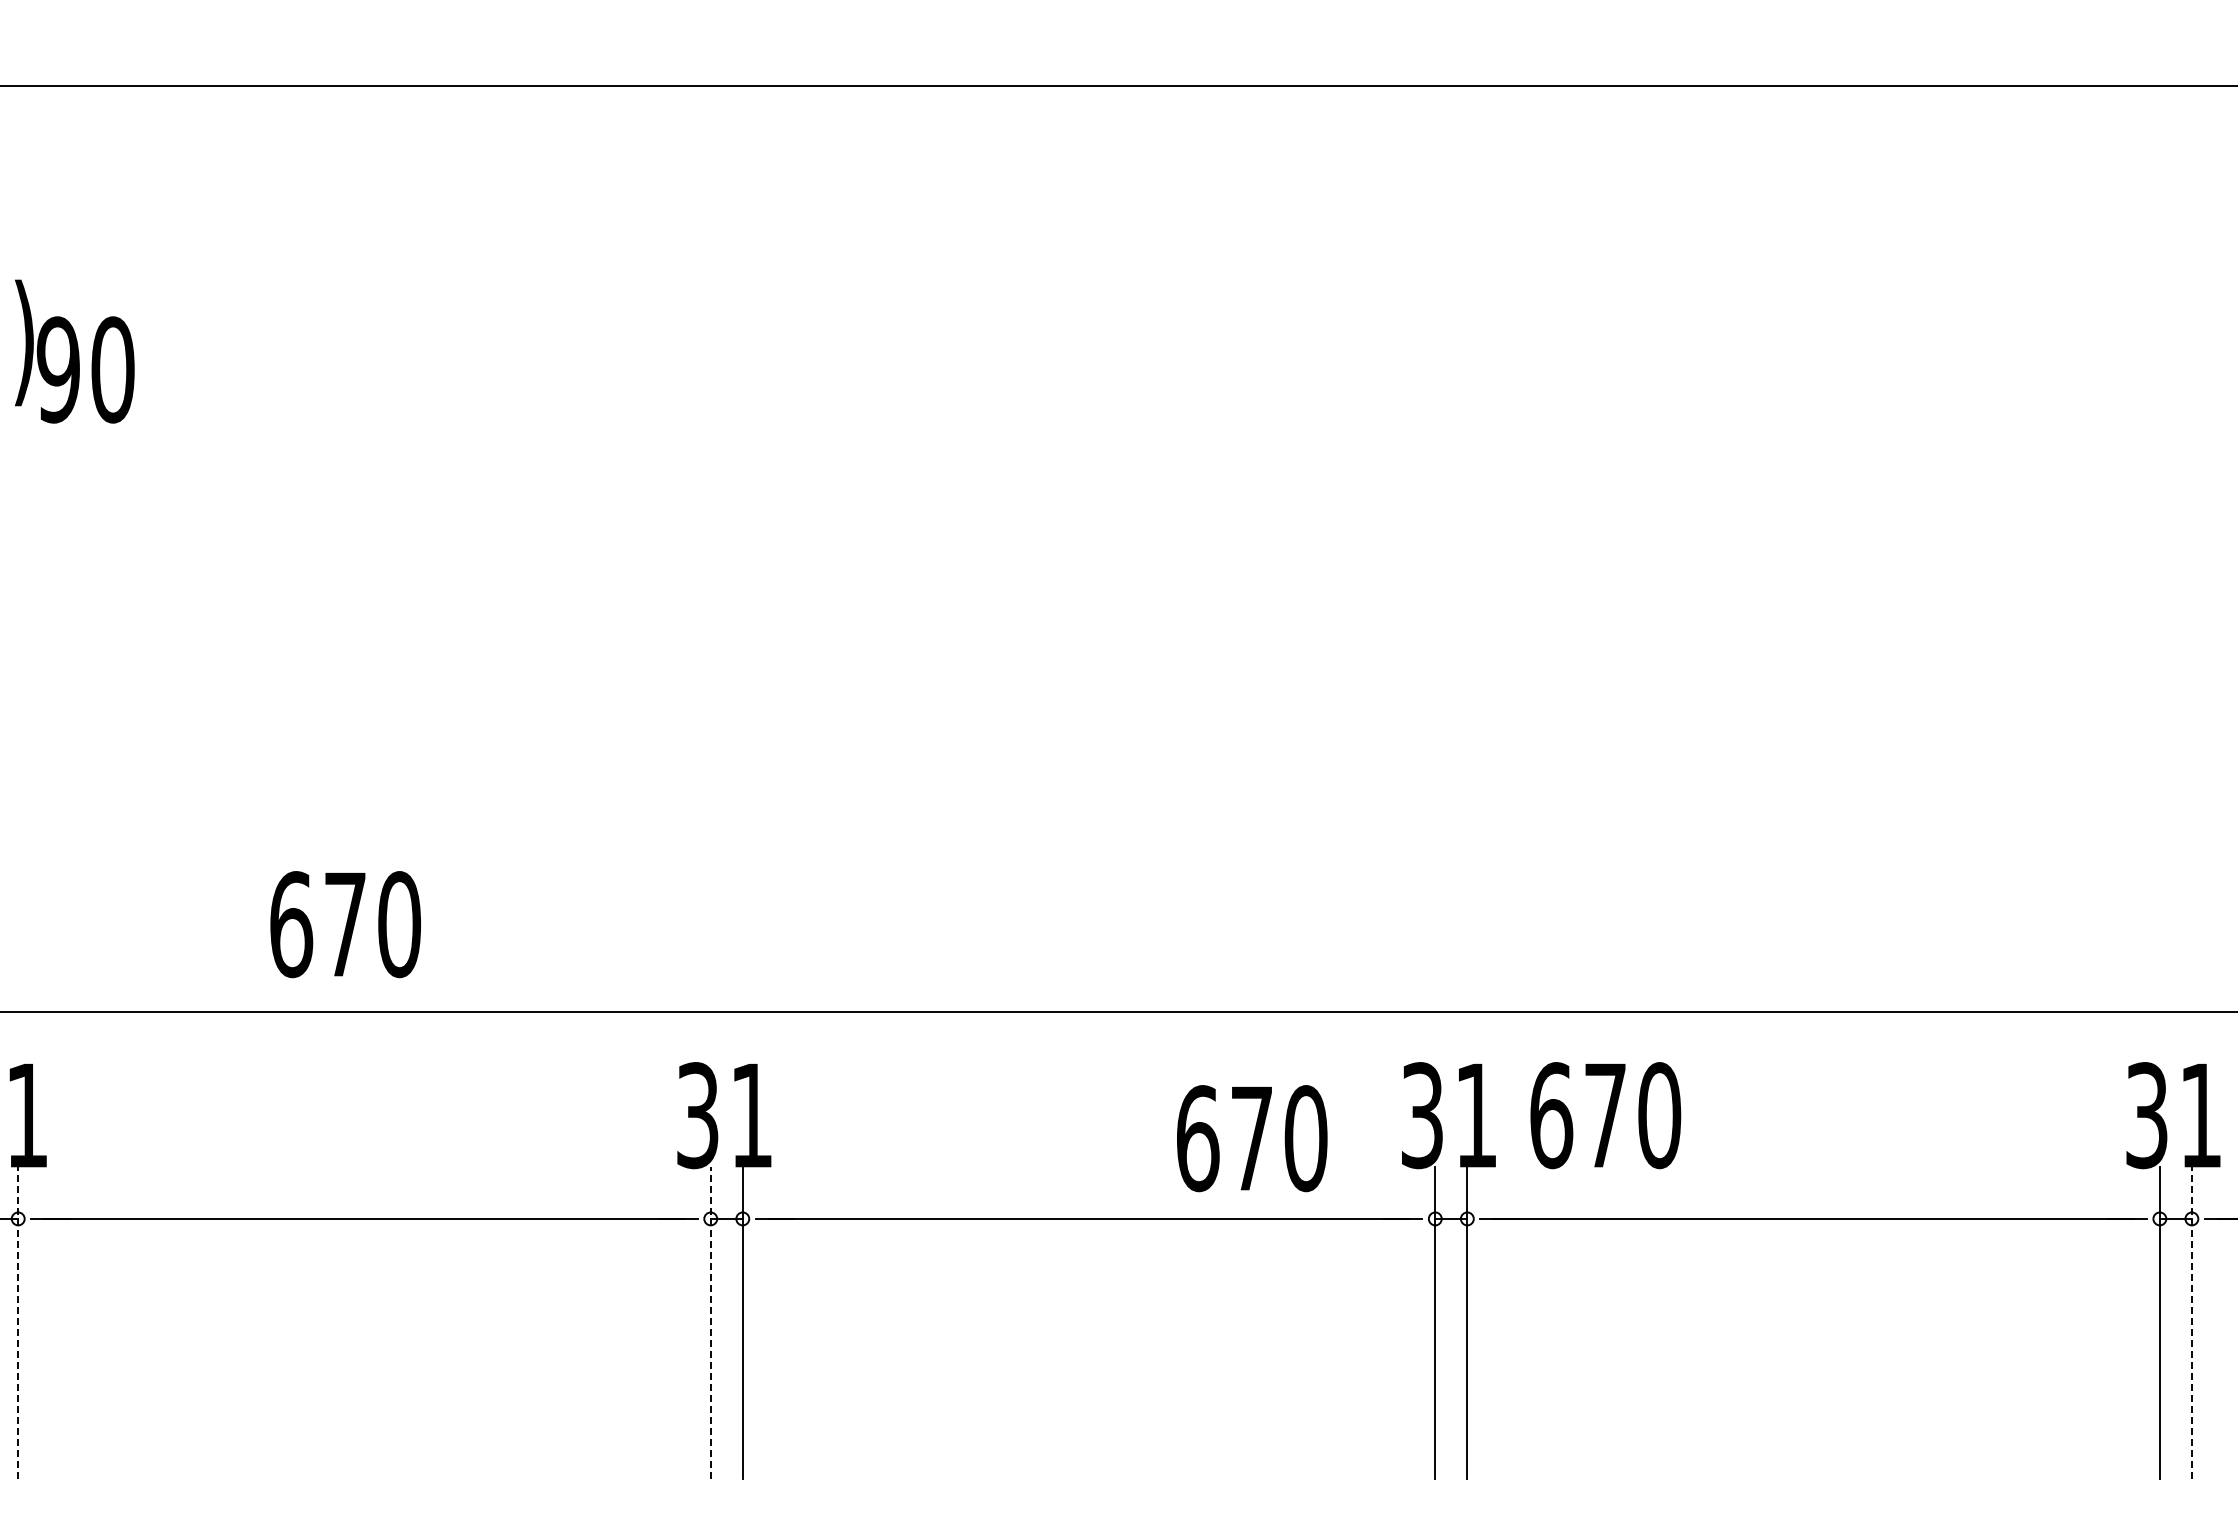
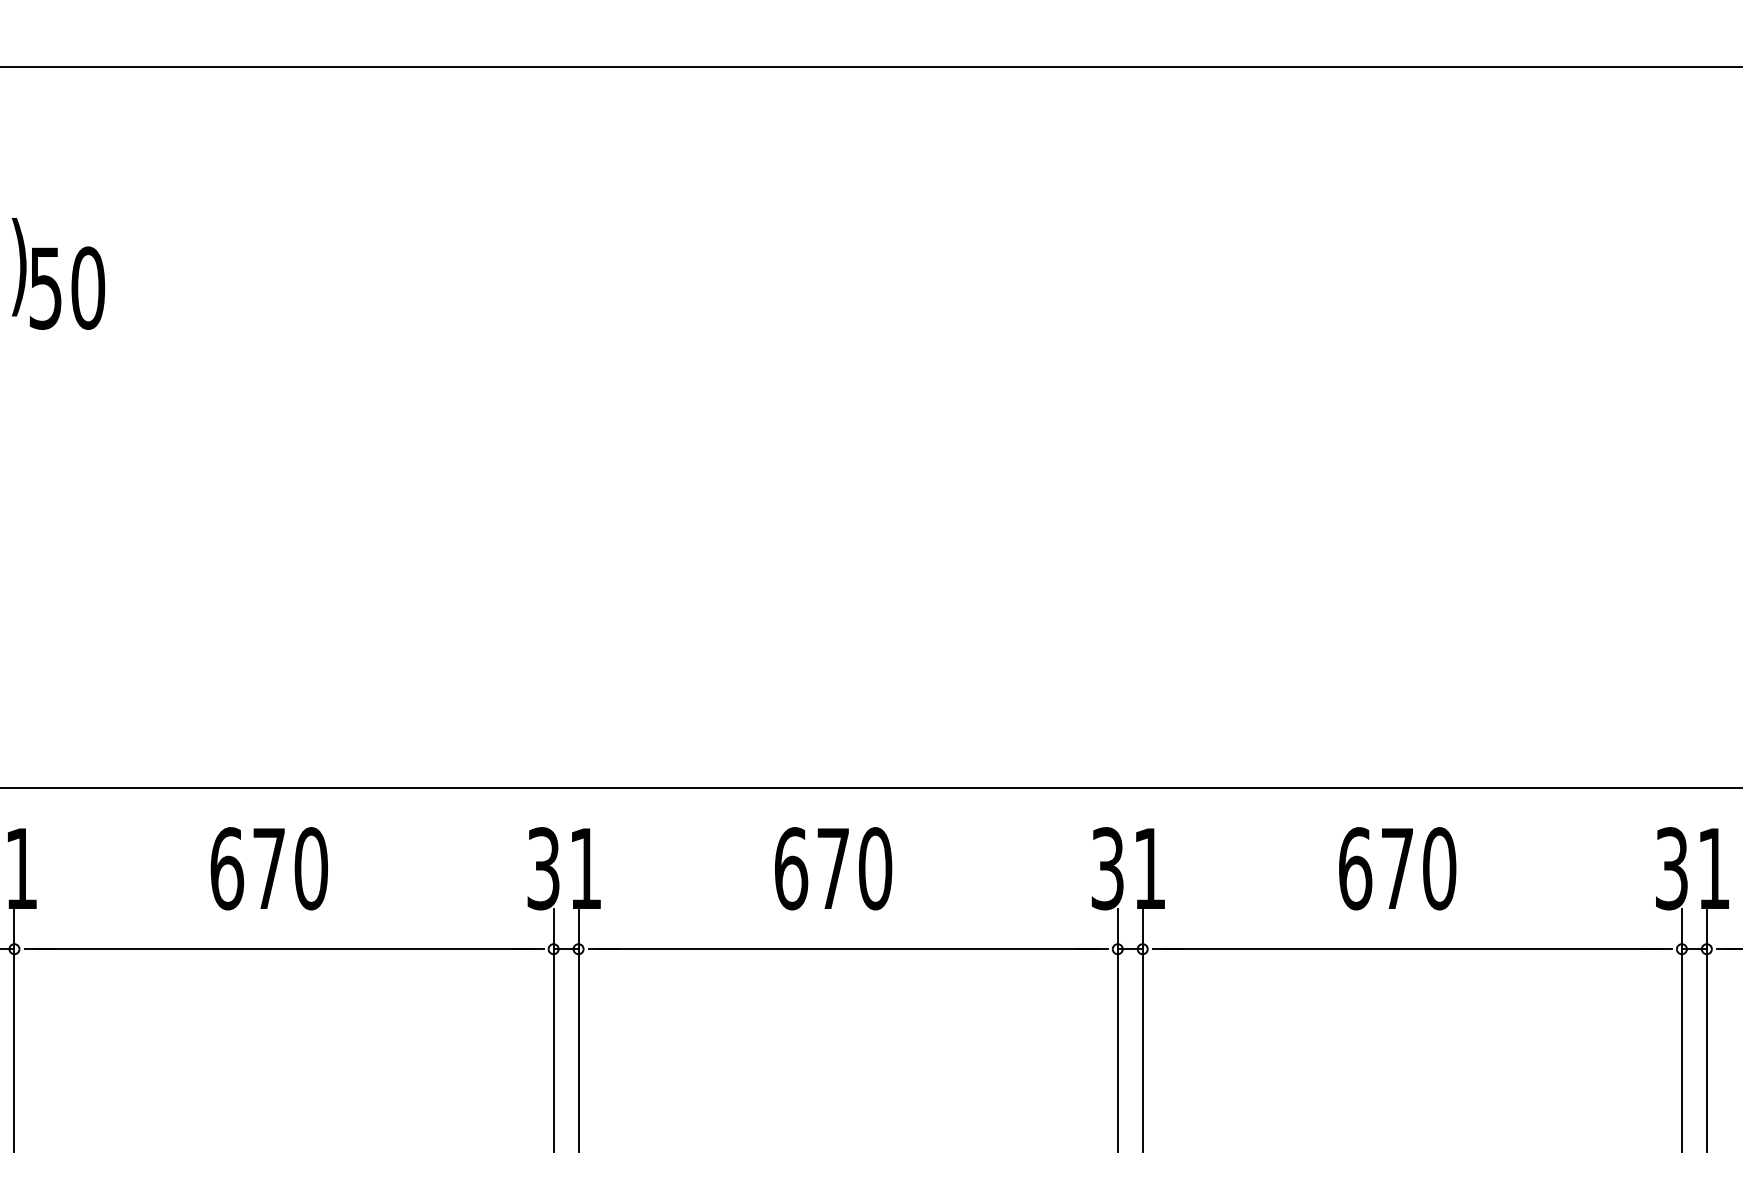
text: (57, 369) -> (45, 287), 90 -> 50
text: (345, 924) -> (269, 868), moved
text: (1605, 1115) -> (1397, 868), moved
text: (1252, 1138) -> (833, 868), moved
line: (18, 1322) -> (14, 1029), dashed -> solid
line: (710, 1322) -> (553, 1029), dashed -> solid
line: (2191, 1322) -> (1706, 1029), dashed -> solid

